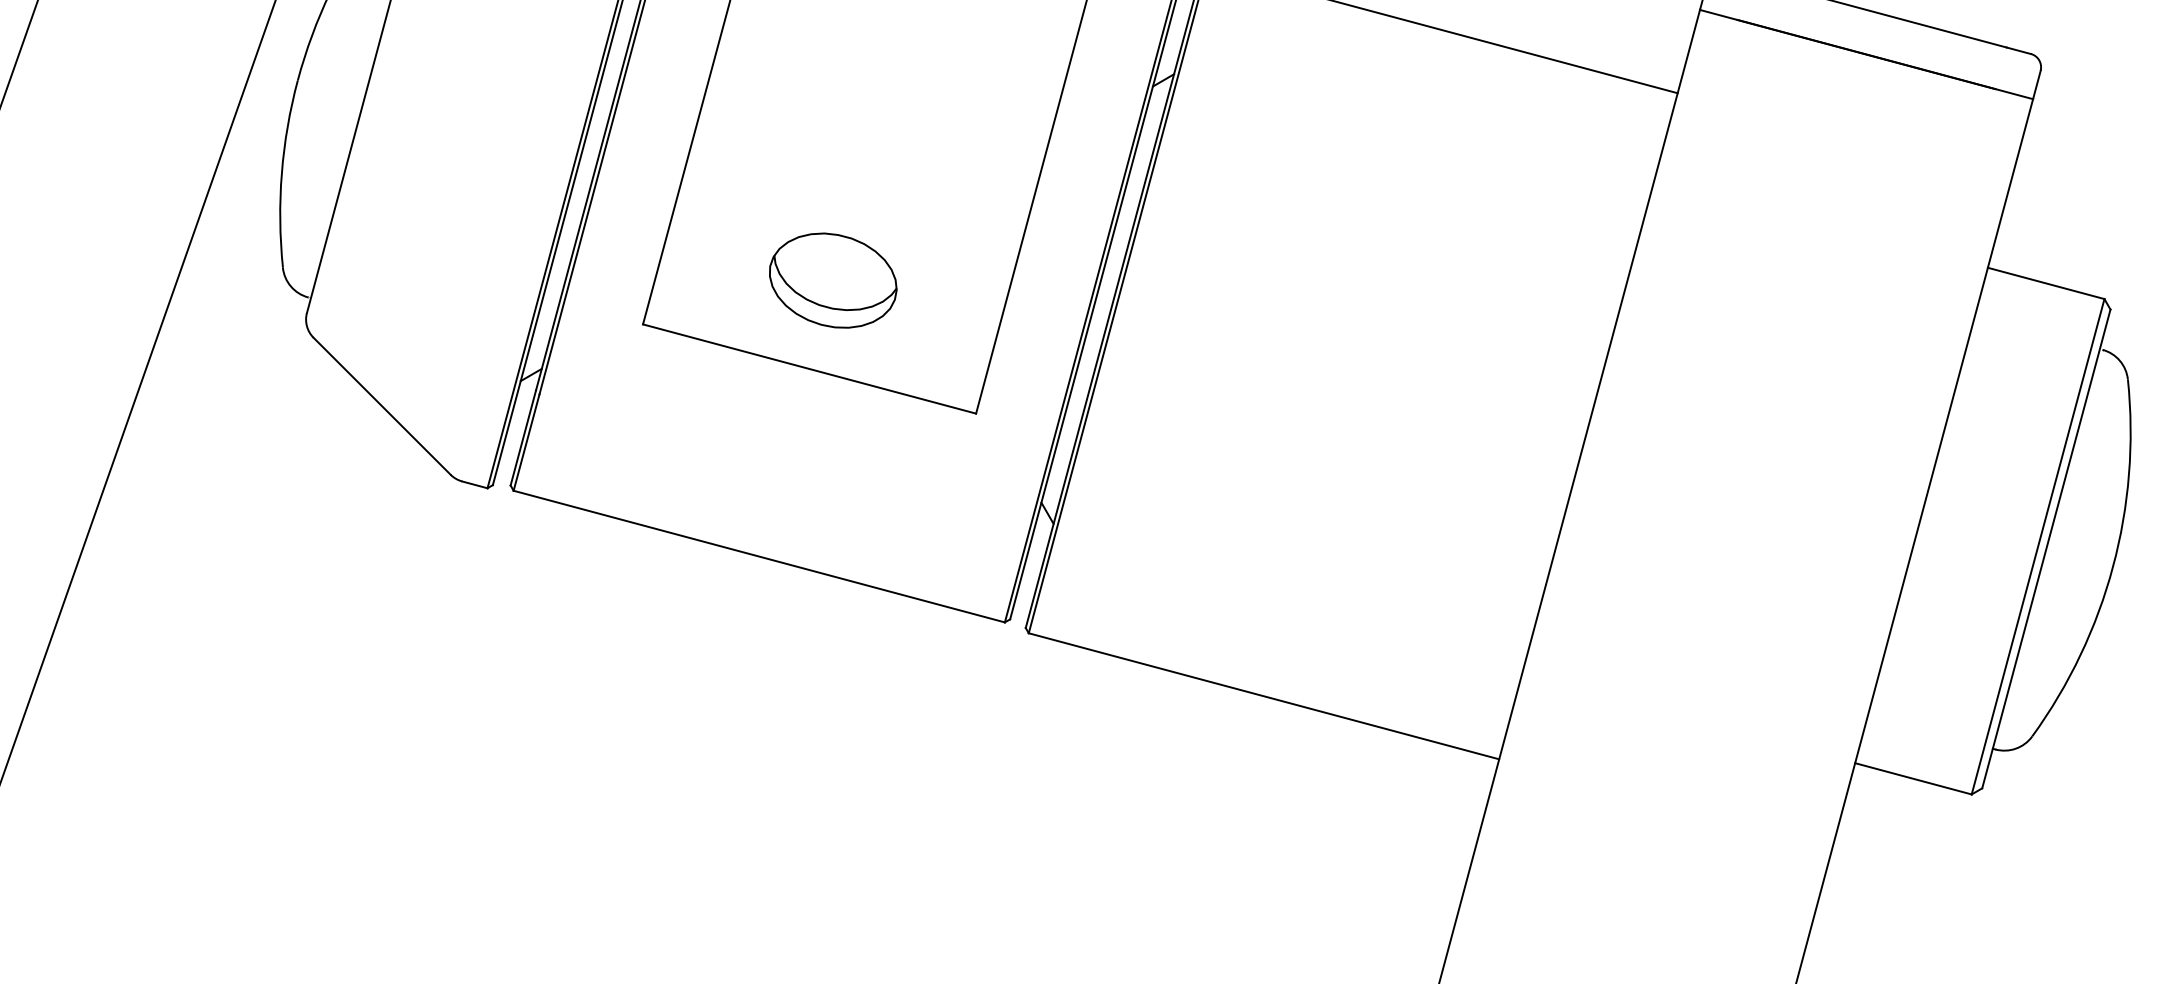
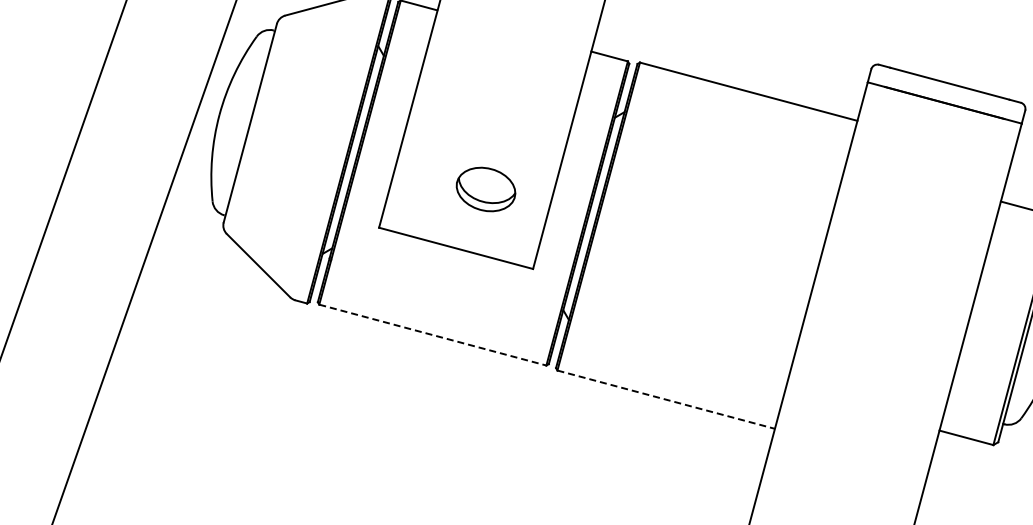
part: (832, 280) -> (485, 189), moved
line: (758, 557) -> (432, 335), solid -> dashed
line: (1264, 695) -> (666, 399), solid -> dashed

